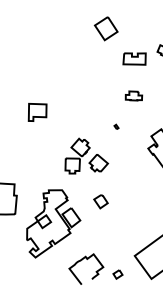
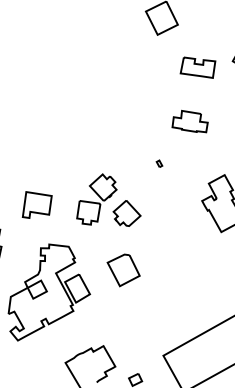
part: (133, 95) -> (189, 120), size x1.43
part: (37, 112) -> (37, 206), moved
part: (100, 201) -> (122, 270), size x1.67

